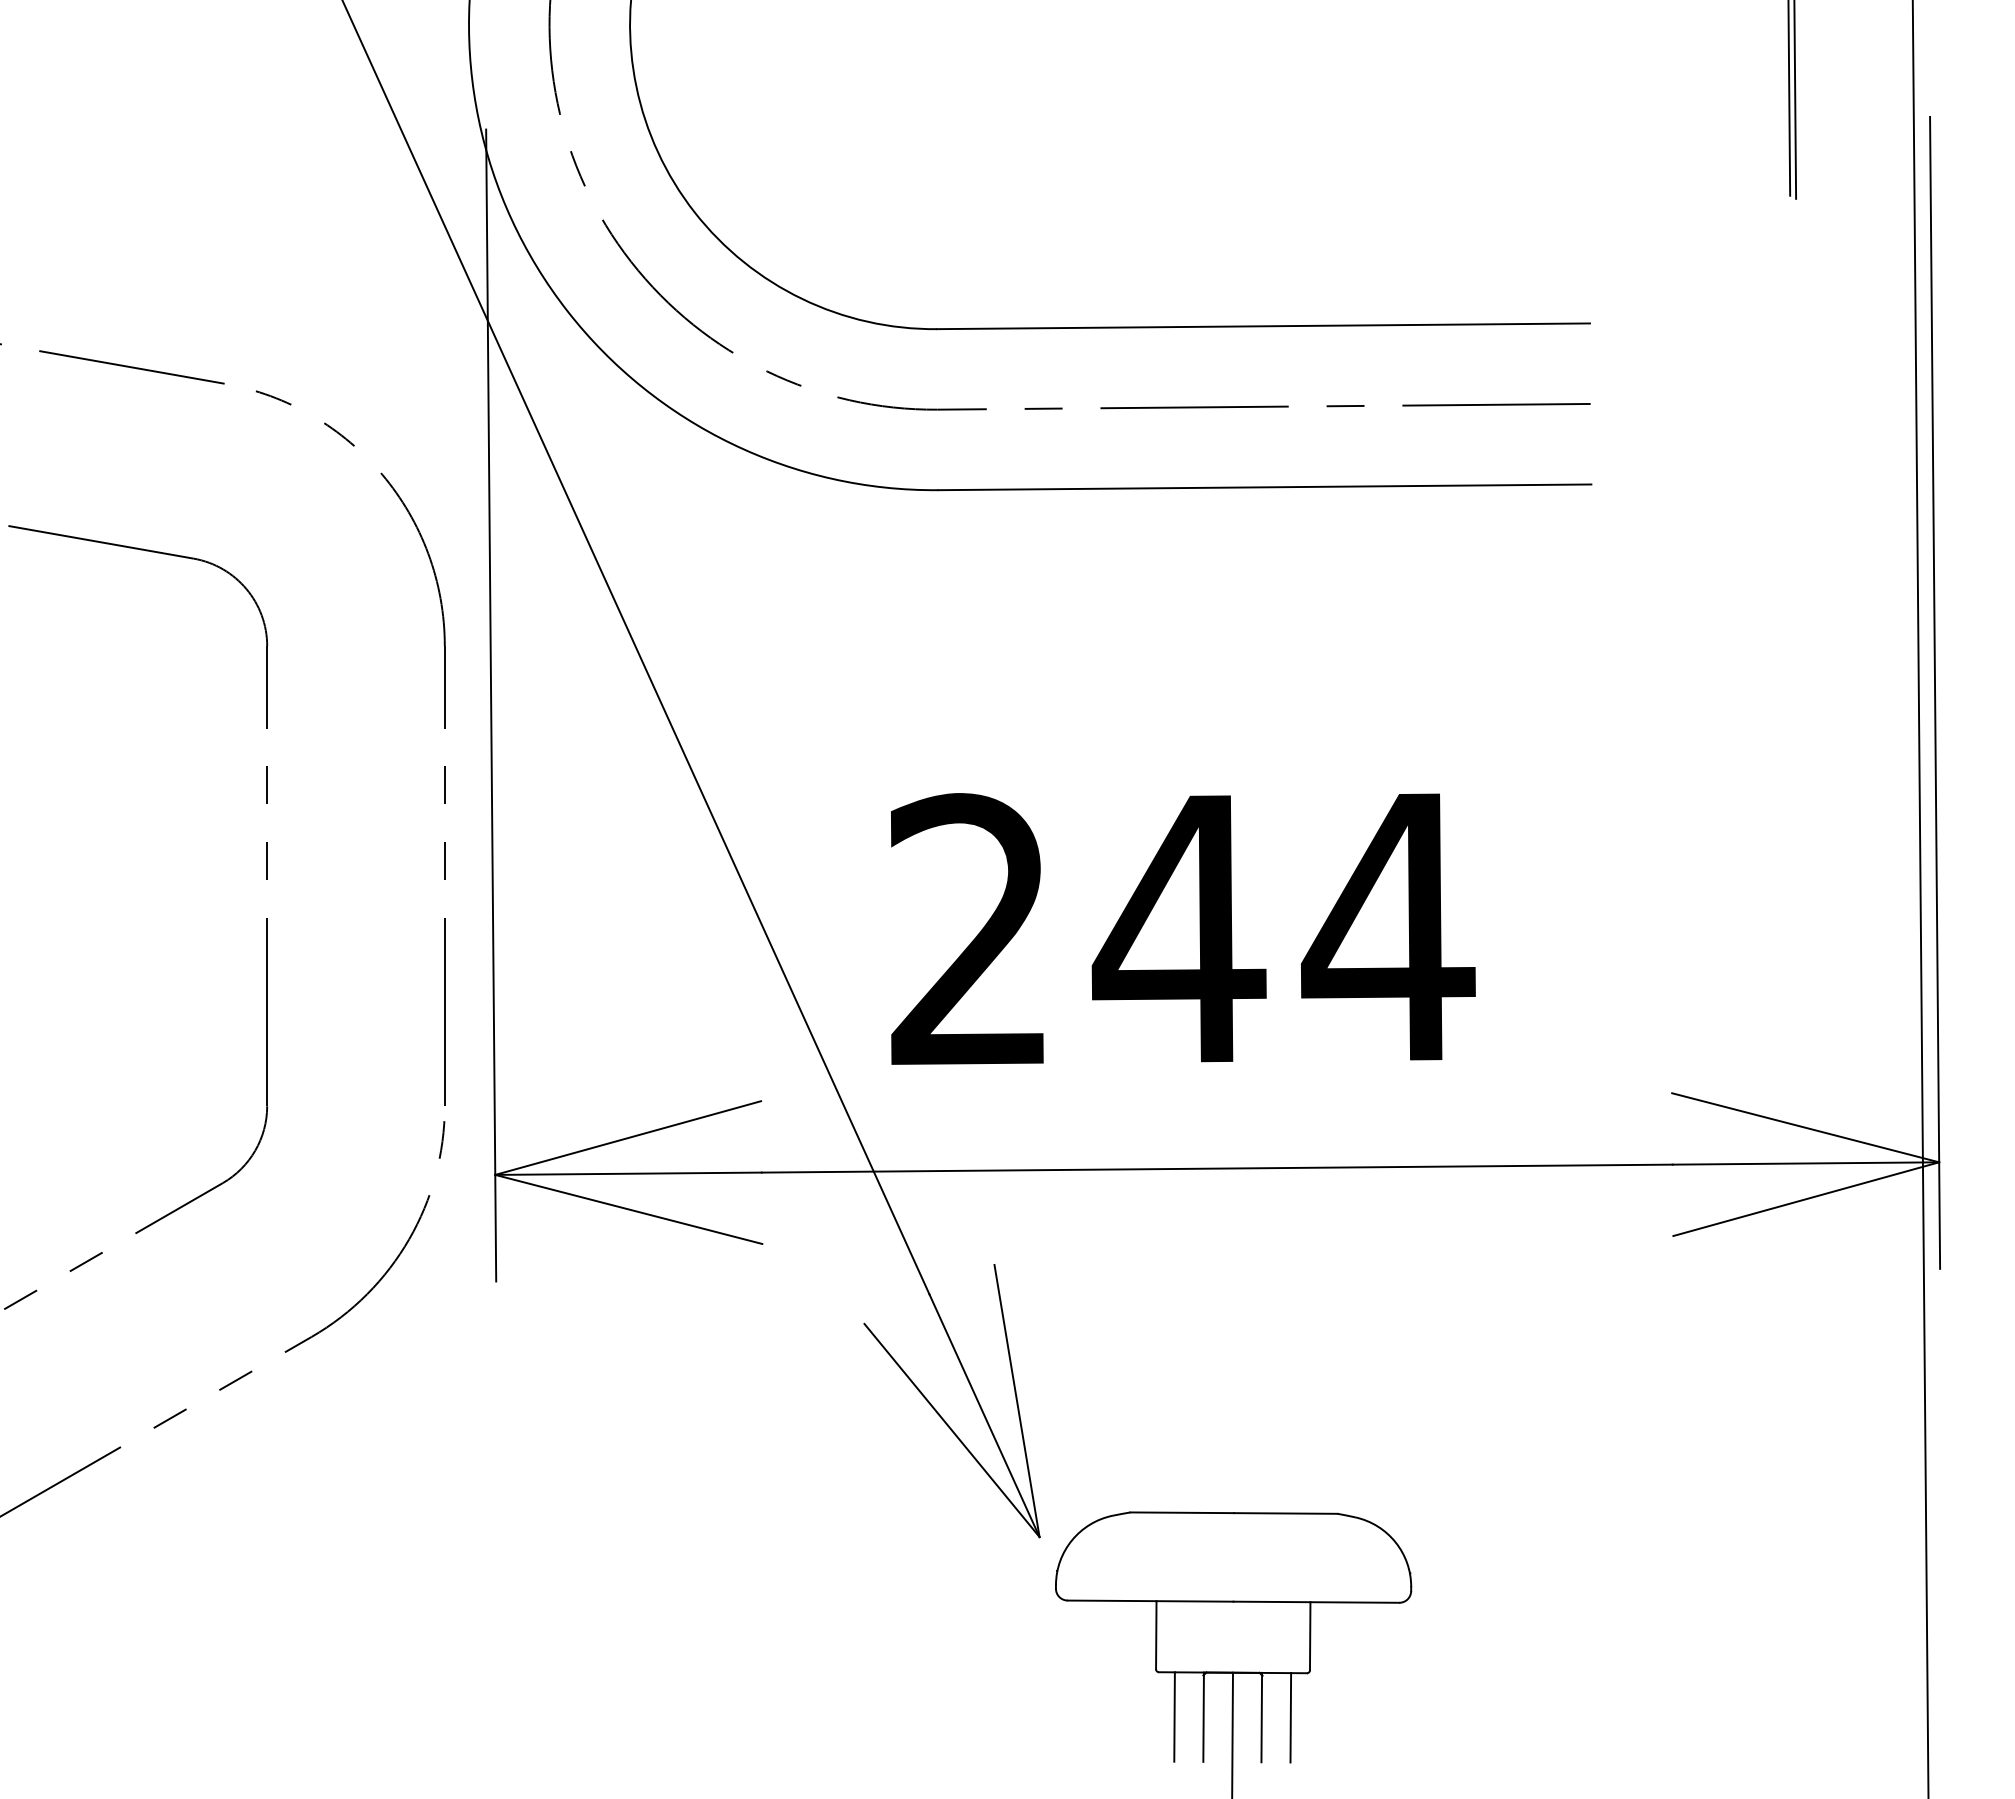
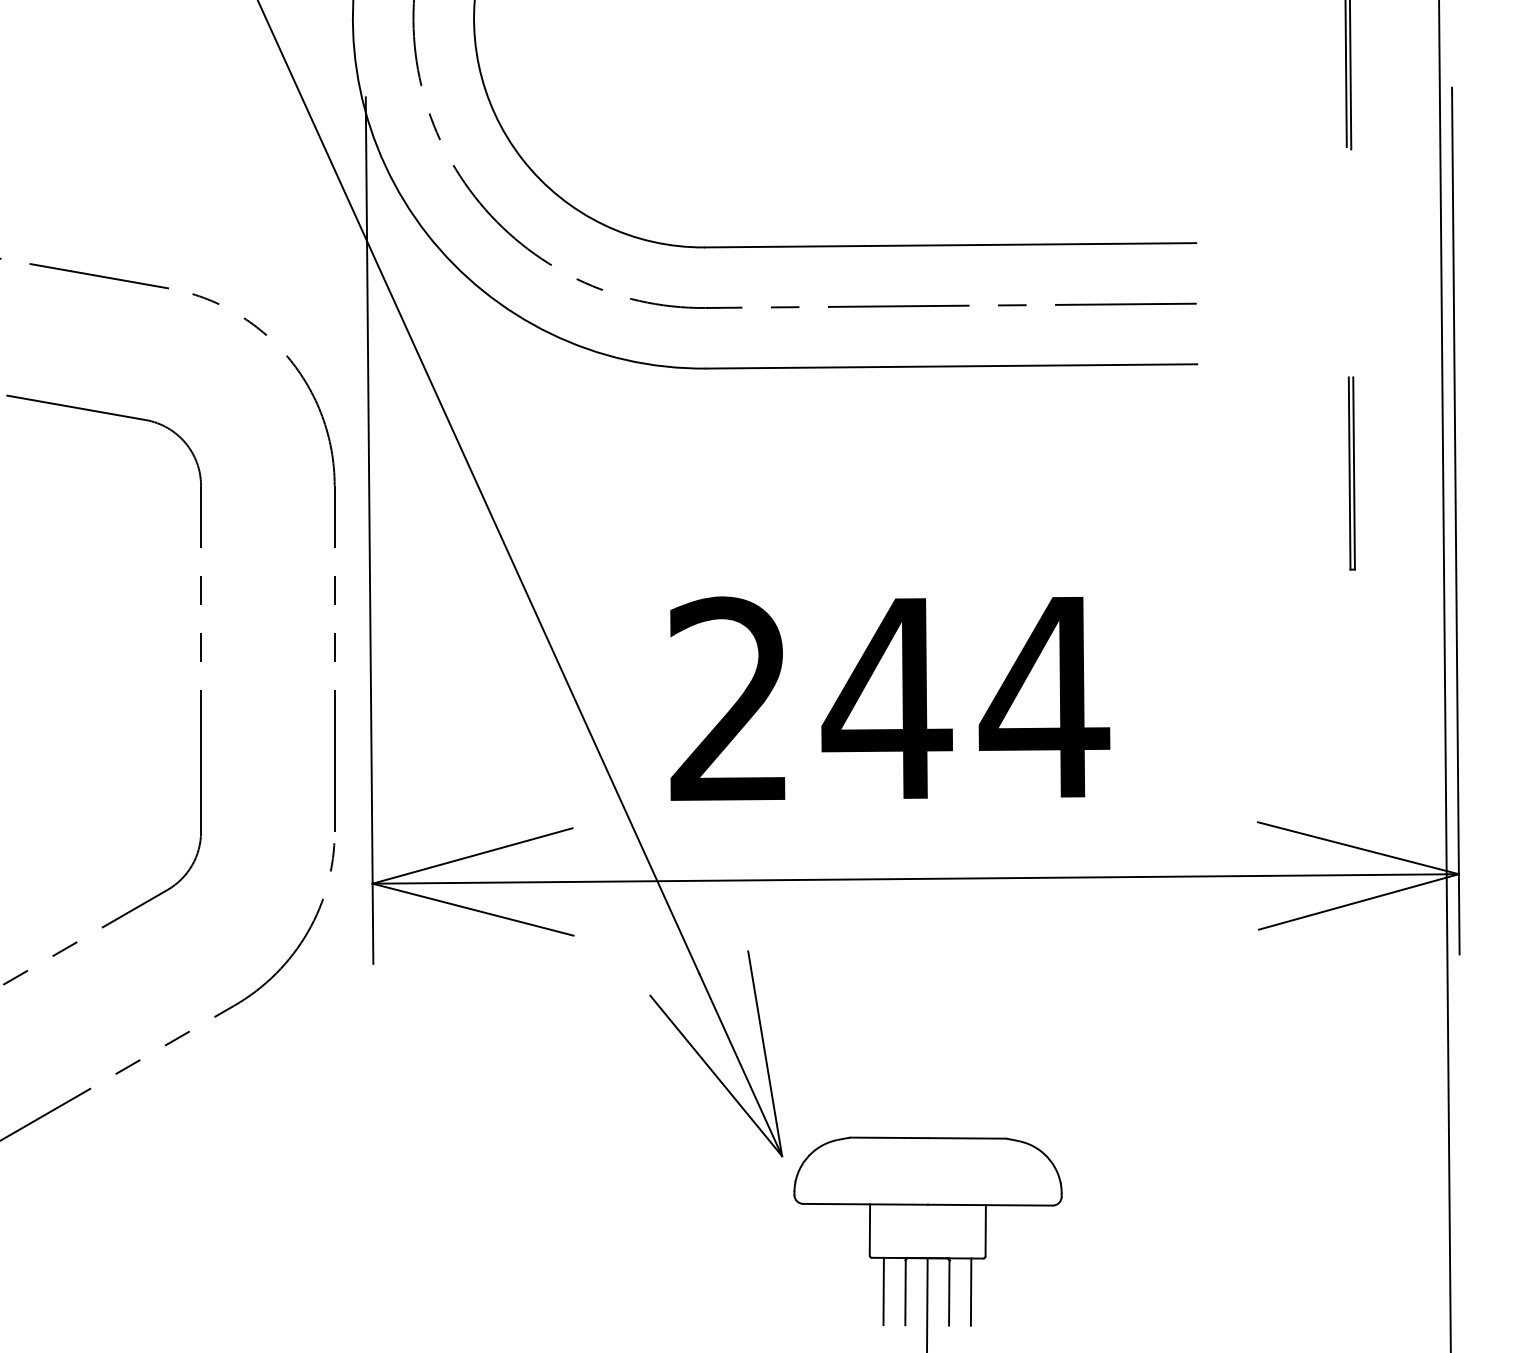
part: (1796, 629) -> (1351, 473), added

